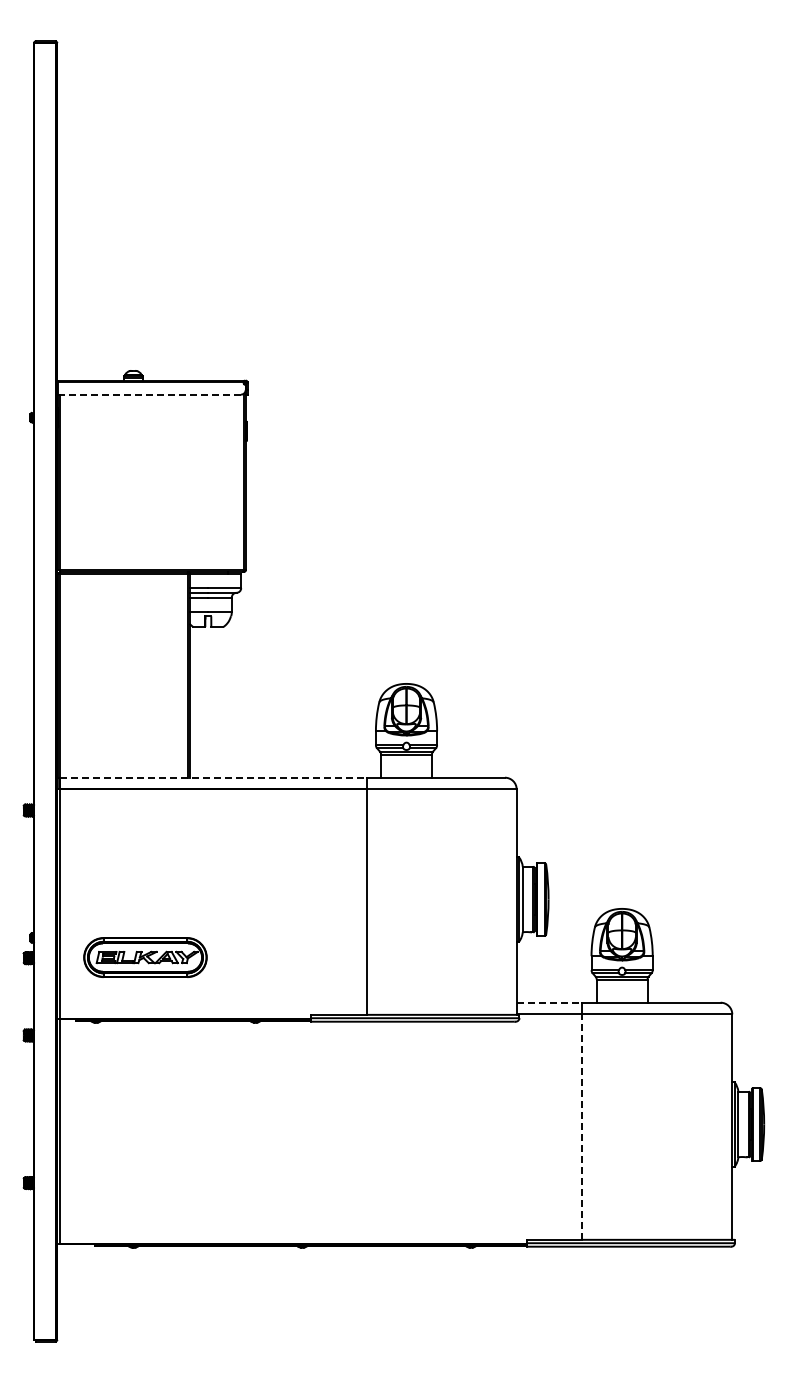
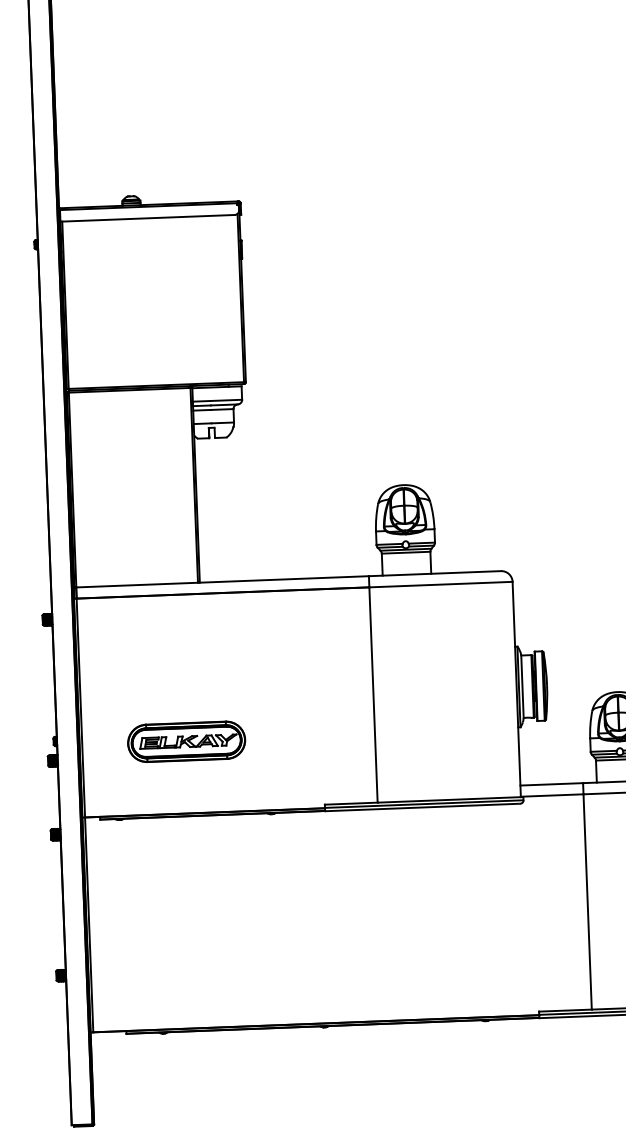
line: (149, 394) -> (147, 218), dashed -> solid
line: (213, 777) -> (222, 581), dashed -> solid
part: (145, 957) -> (186, 741), moved
line: (549, 1002) -> (551, 784), dashed -> solid
line: (582, 1127) -> (587, 902), dashed -> solid

